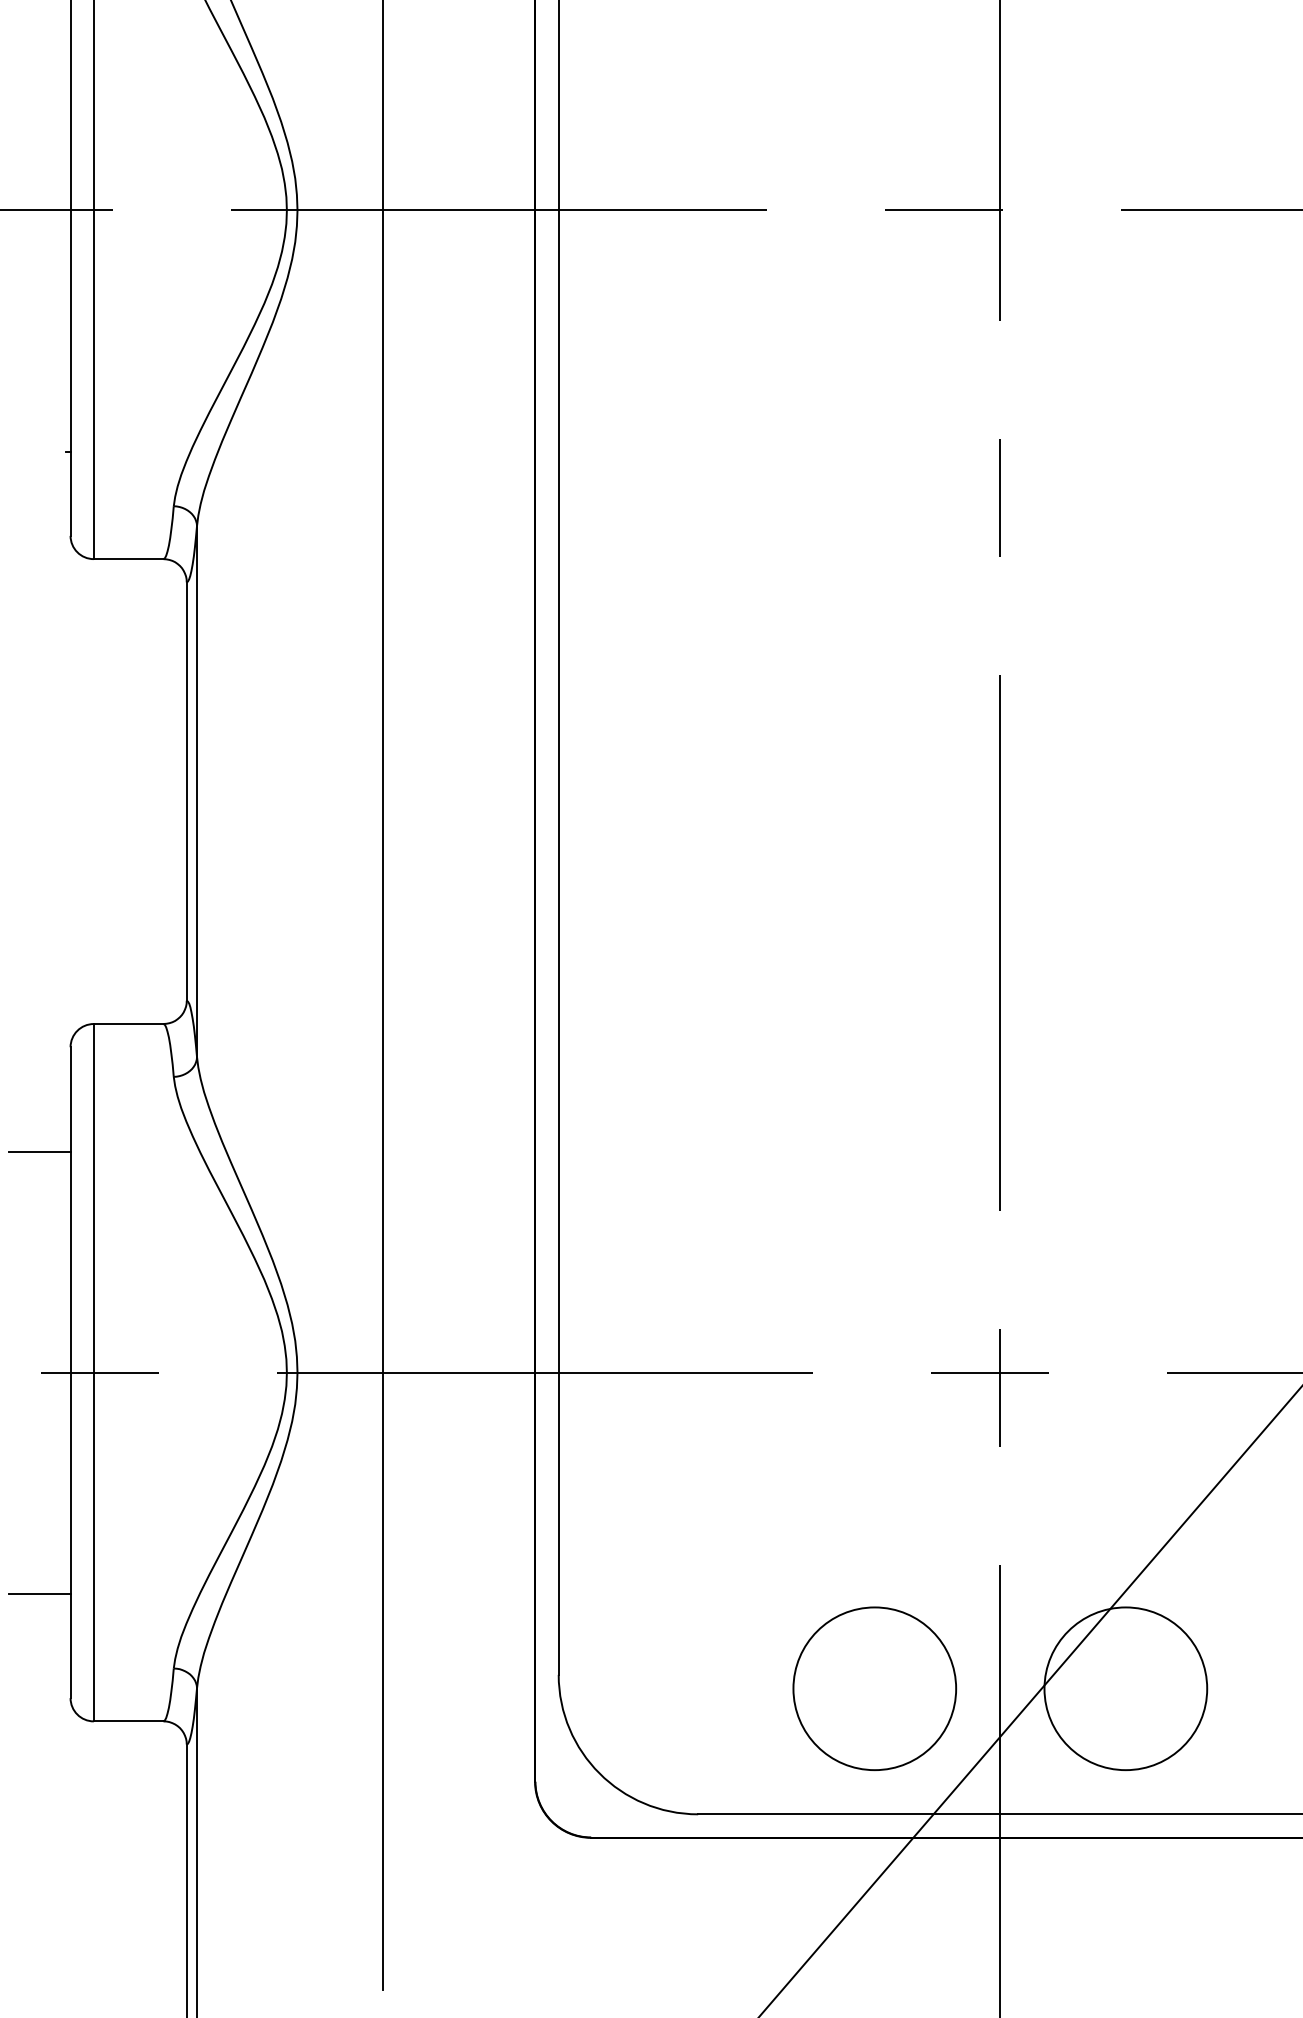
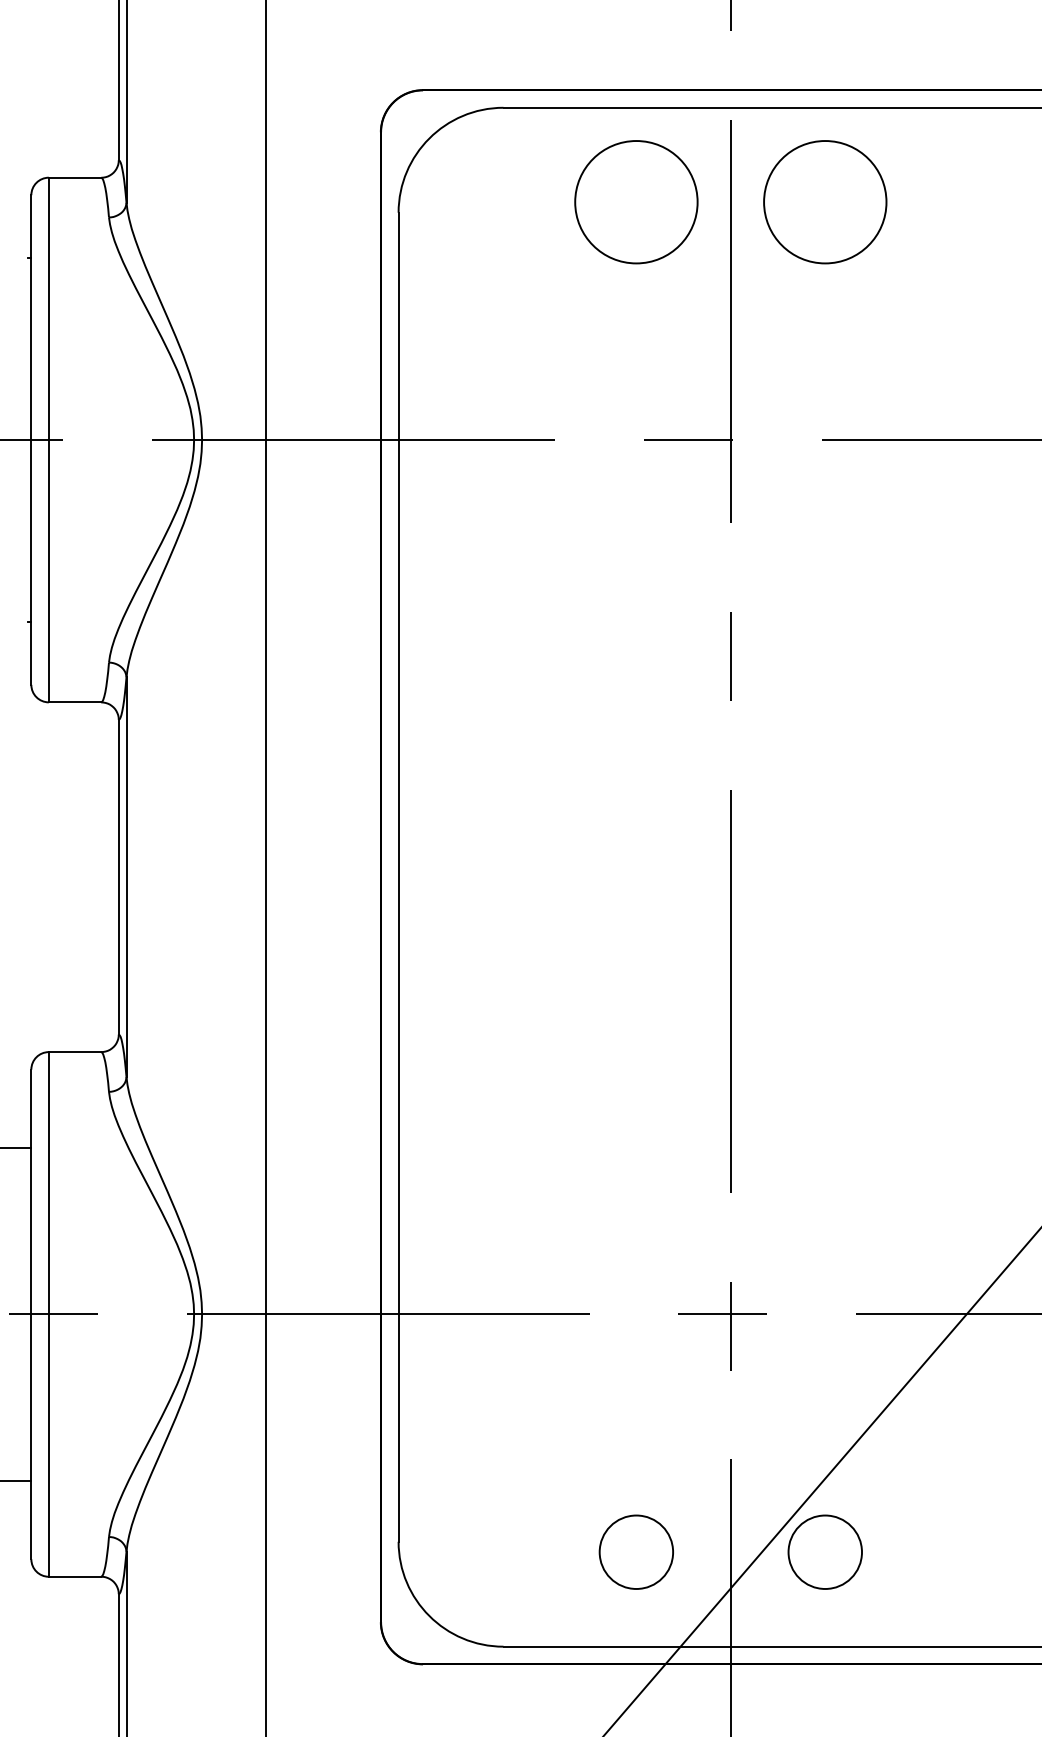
circle: (874, 1689) -> (636, 1552), size x0.6
circle: (1126, 1689) -> (825, 1552), size x0.6

